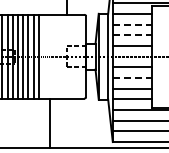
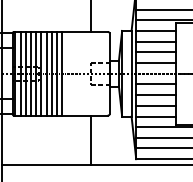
line: (132, 24) -> (155, 41), dashed -> solid
line: (132, 35) -> (155, 52), dashed -> solid
line: (132, 78) -> (155, 95), dashed -> solid
line: (50, 123) -> (90, 140), moved

